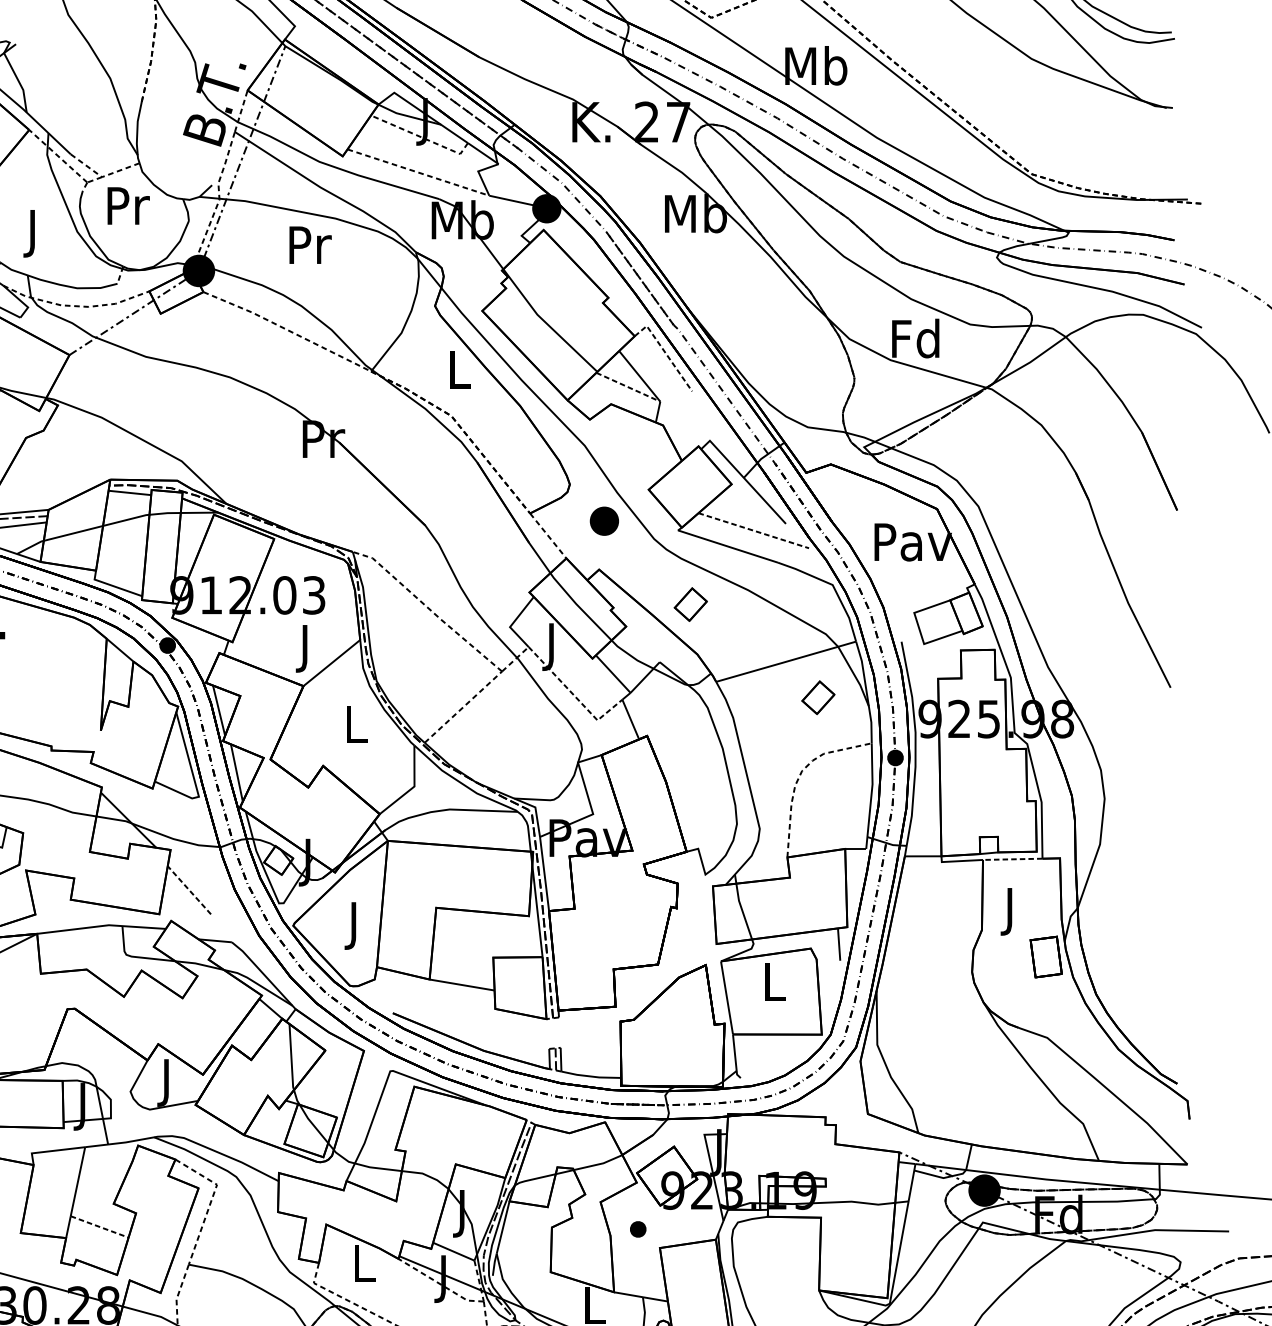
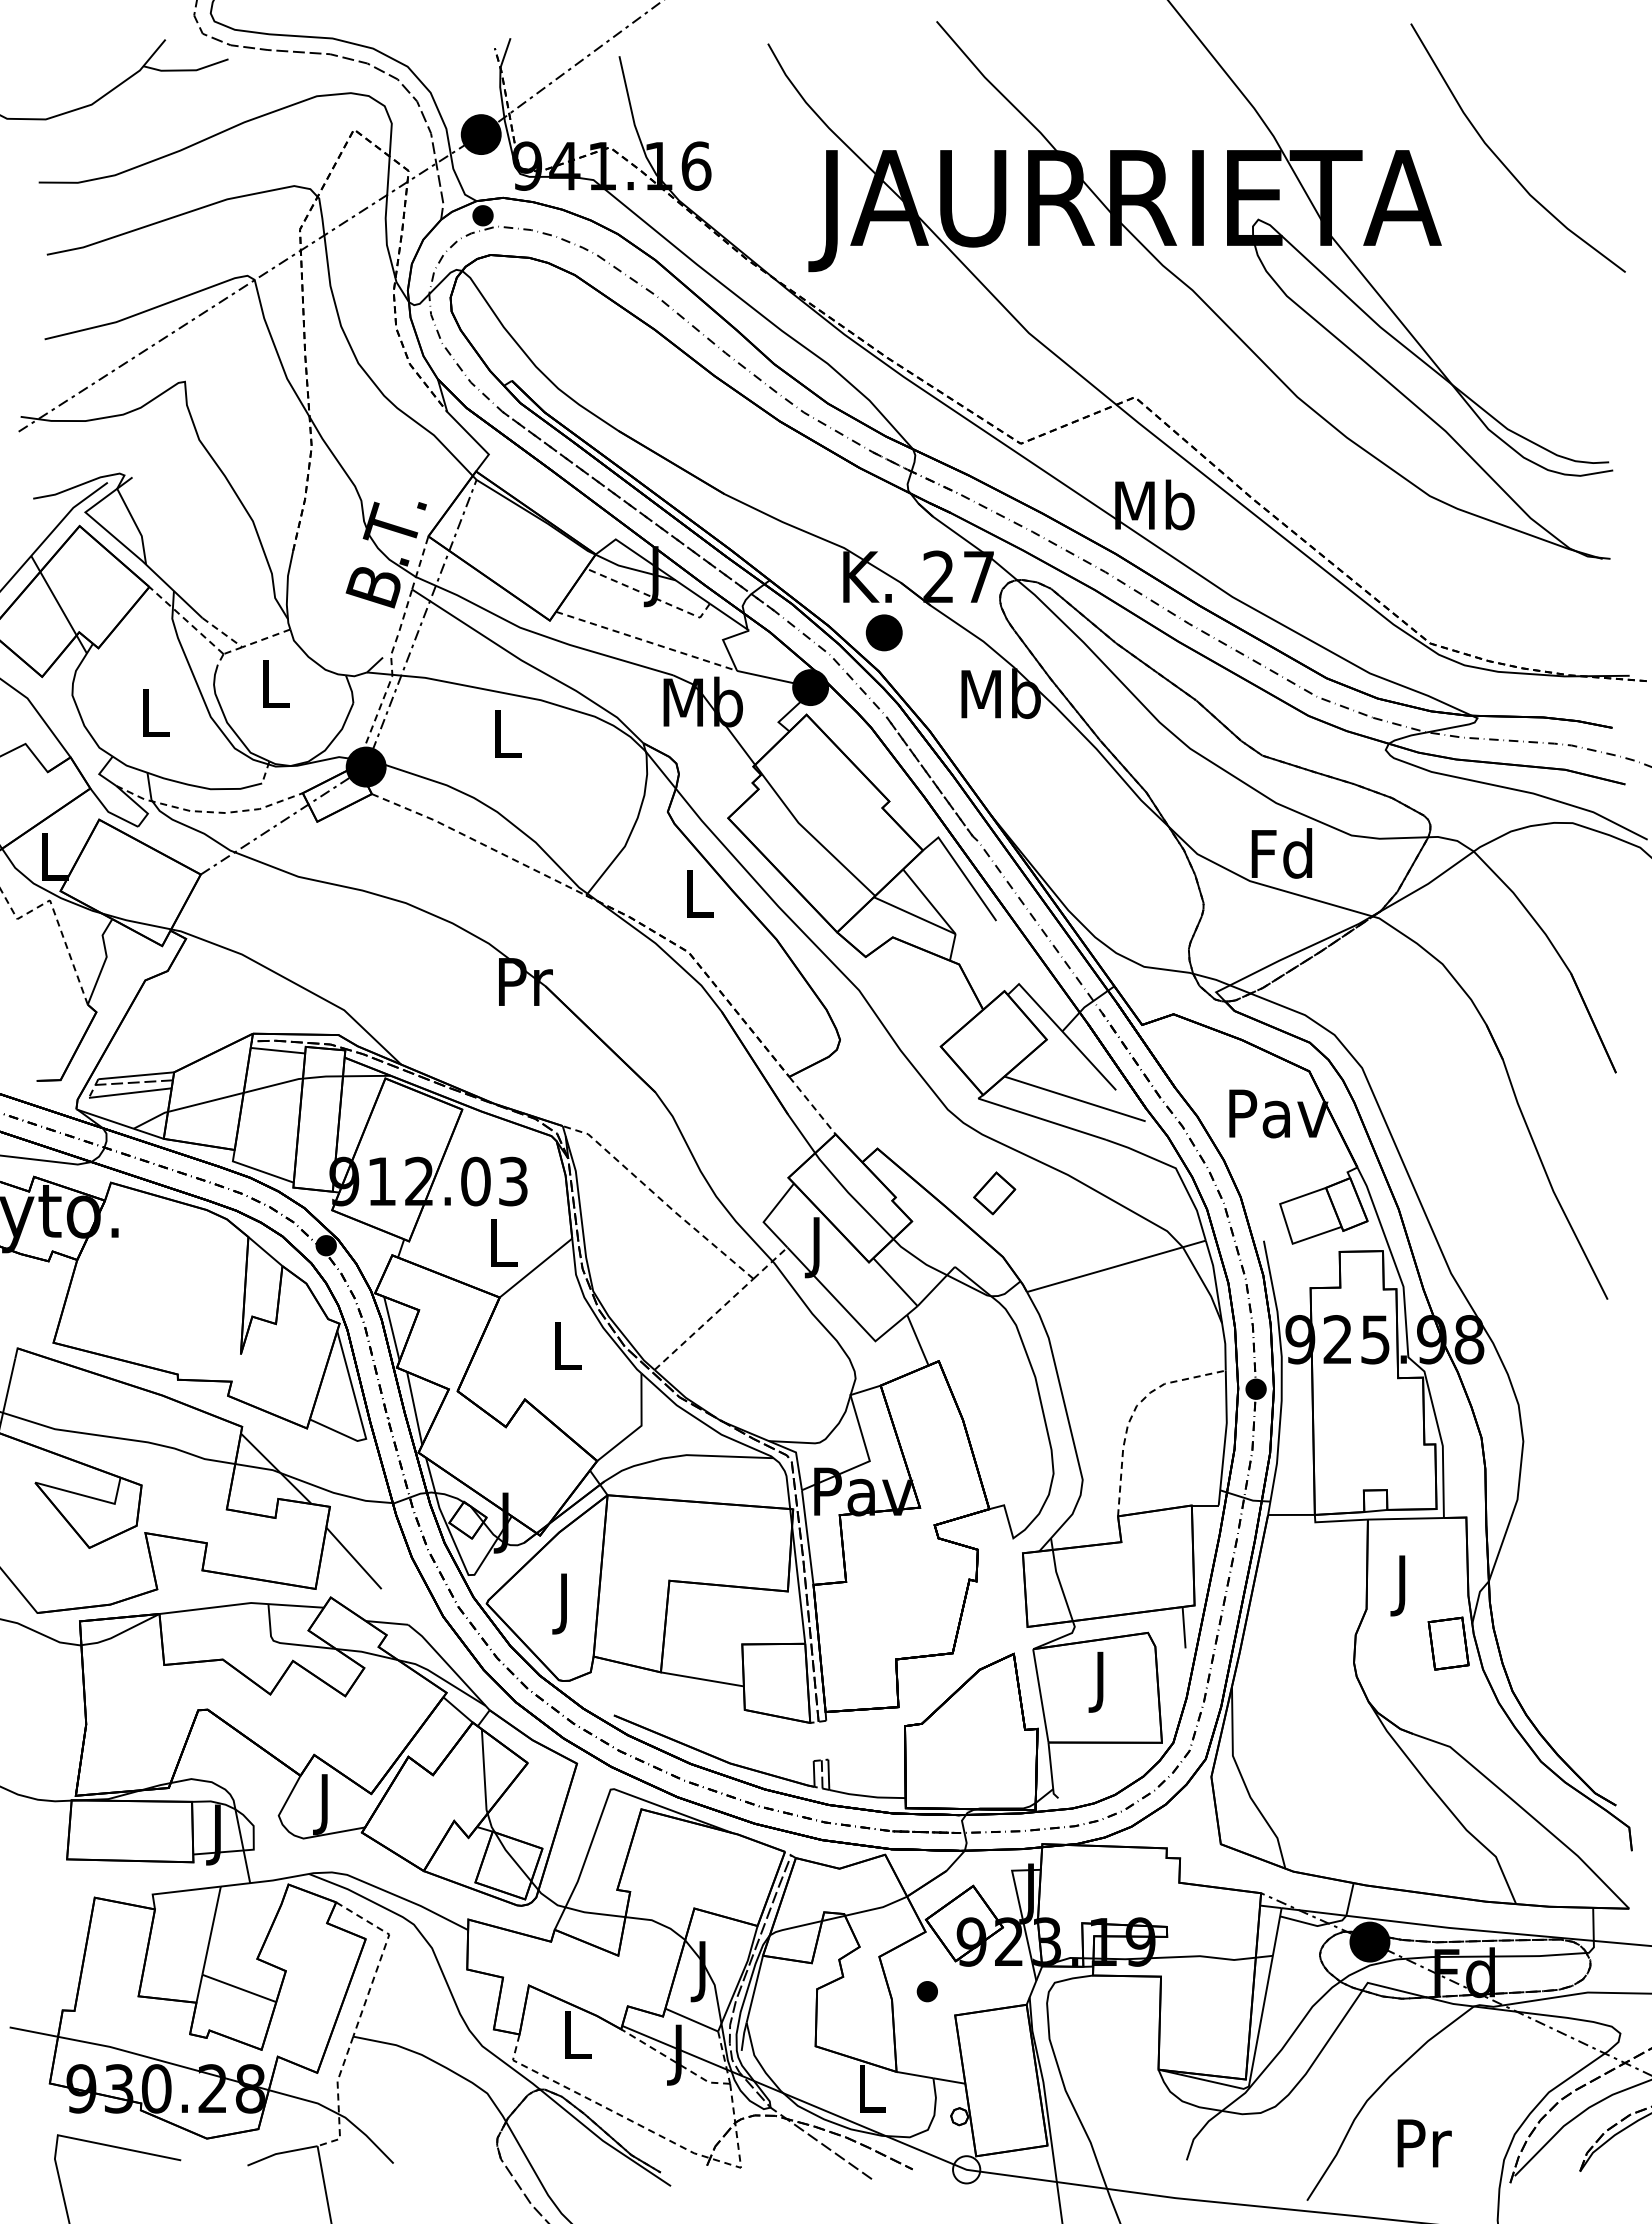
text: (128, 205) -> (276, 683), Pr -> L
text: (34, 233) -> (155, 719), J -> L
text: (310, 245) -> (508, 734), Pr -> L
line: (664, 351) -> (961, 870), dashed -> solid
line: (628, 387) -> (914, 915), dashed -> solid
part: (603, 520) -> (883, 632), moved
line: (754, 531) -> (1075, 1099), dashed -> solid
text: (306, 648) -> (503, 1249), J -> L
line: (574, 696) -> (846, 1310), dashed -> solid
part: (818, 697) -> (1157, 1312), removed
line: (1012, 859) -> (1405, 1518), dashed -> solid
line: (189, 889) -> (353, 1557), dashed -> solid
text: (775, 986) -> (1102, 1681), L -> J
line: (99, 1226) -> (239, 1988), dashed -> solid

